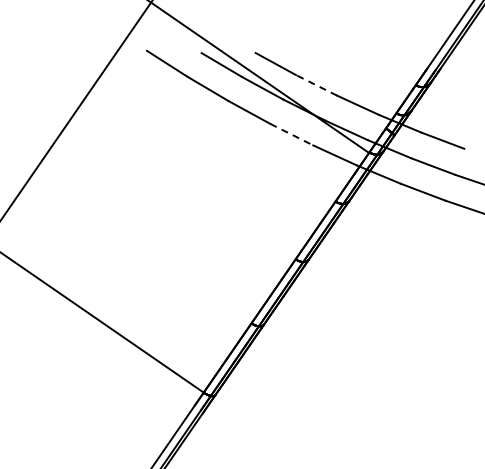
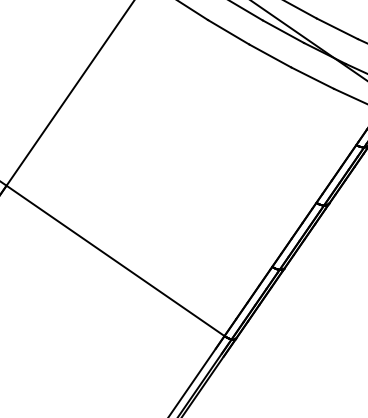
line: (316, 85) -> (337, 28), dashed -> solid
line: (291, 134) -> (312, 77), dashed -> solid

